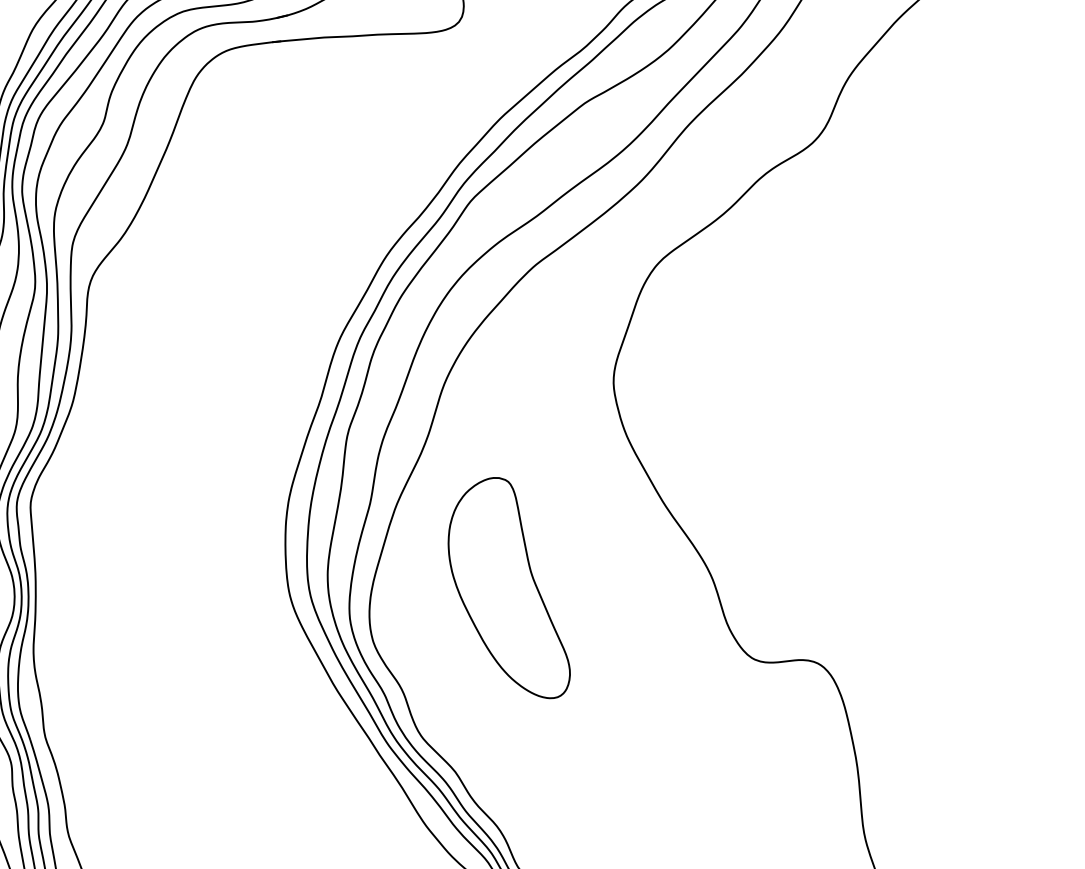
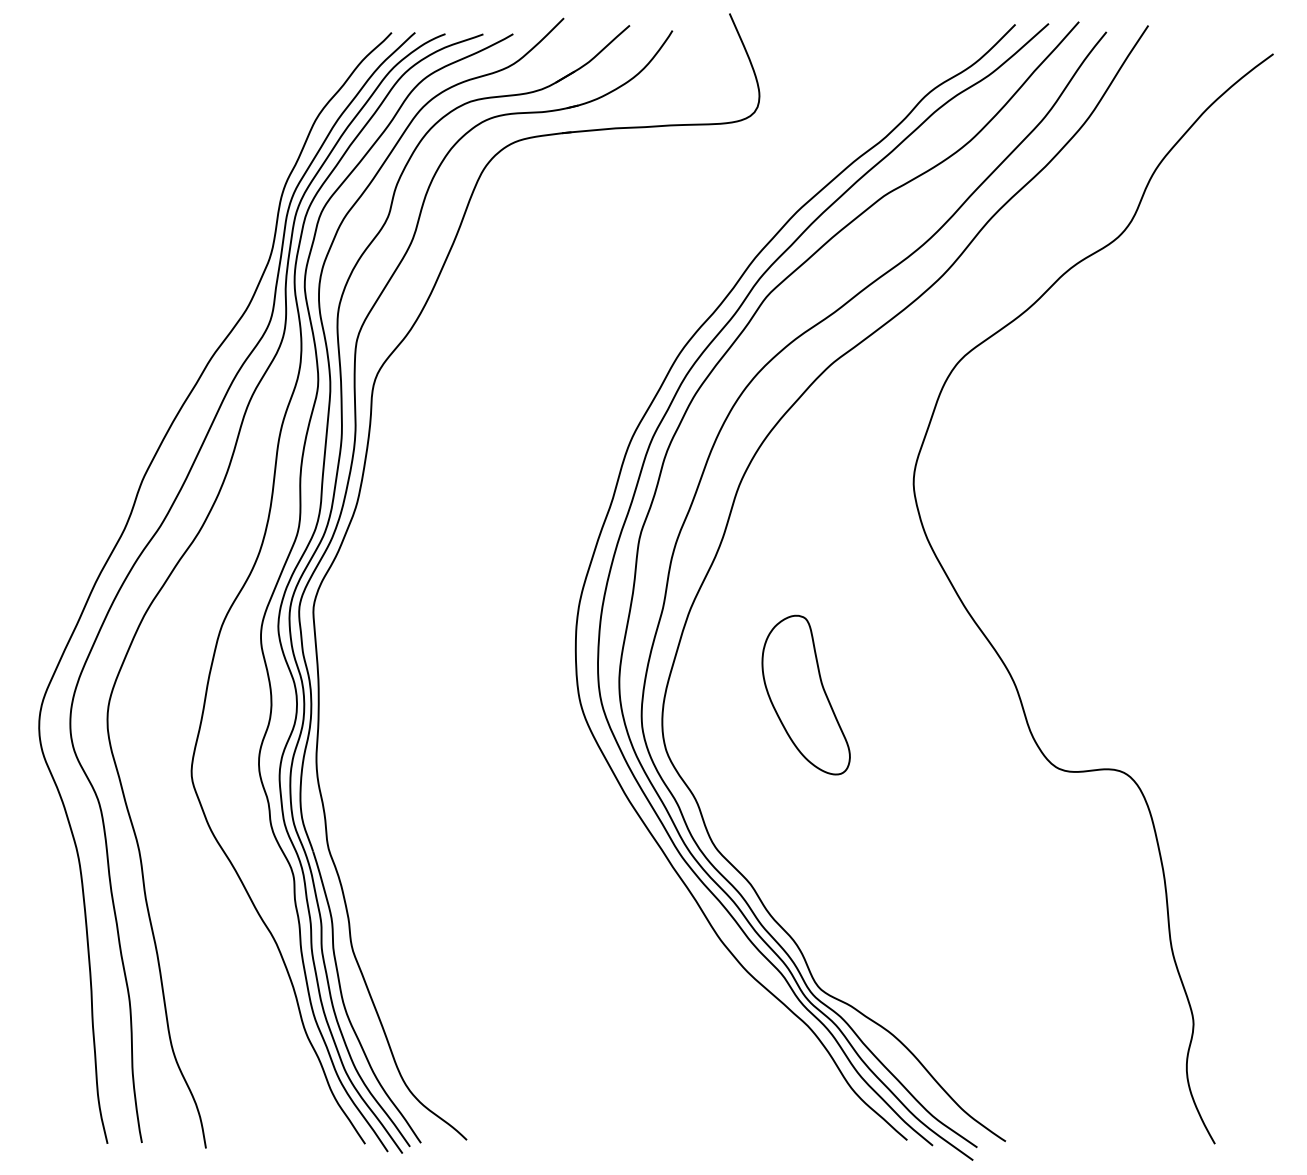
part: (508, 587) -> (805, 694), size x0.7

